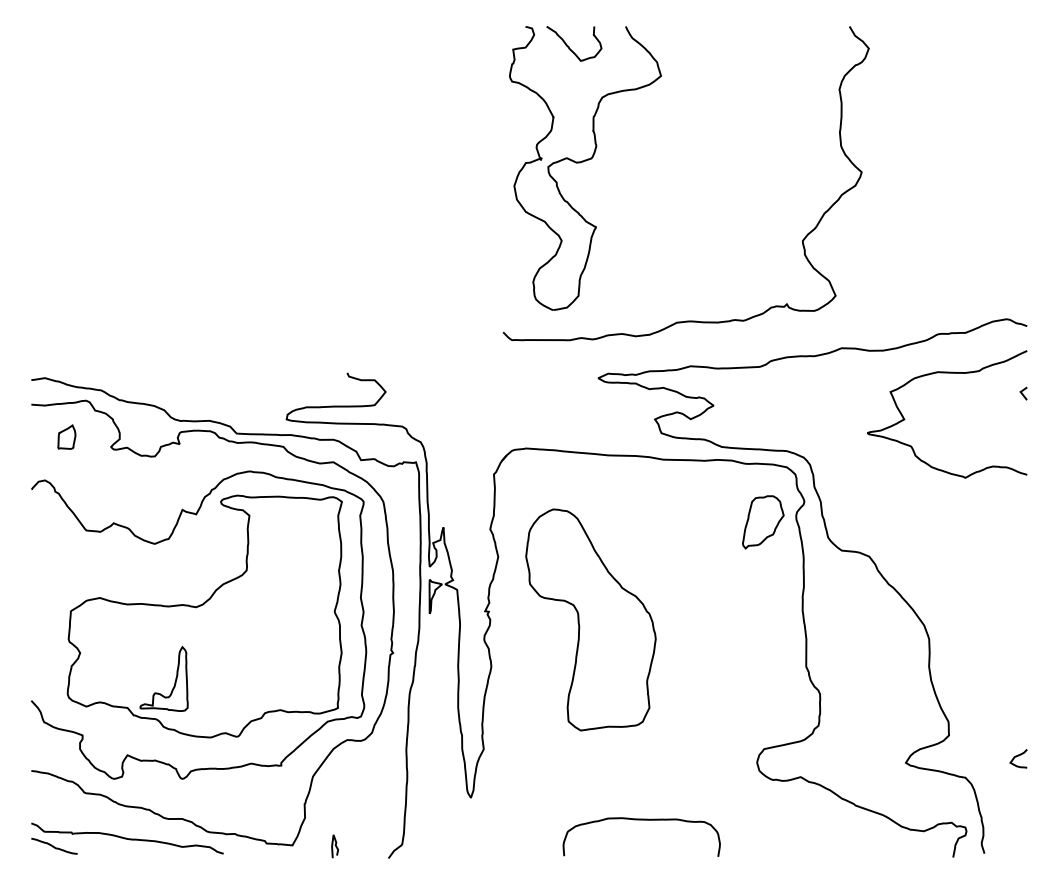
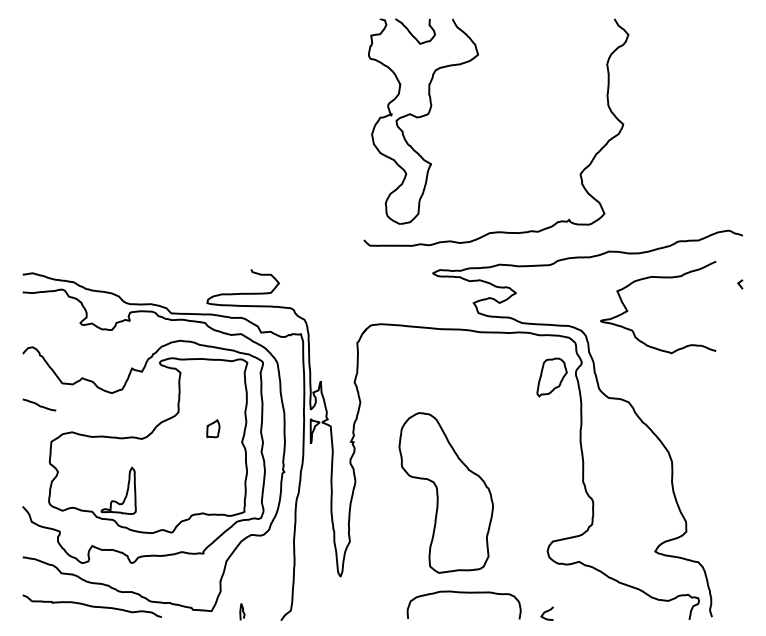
curve: (947, 373) -> (658, 277), moved
part: (66, 436) -> (213, 428), moved
part: (590, 619) -> (445, 492), moved
curve: (1018, 756) -> (547, 611), moved
curve: (53, 845) -> (38, 404), moved

